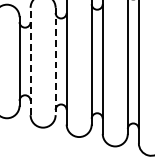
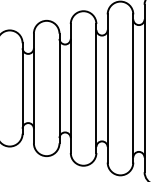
line: (30, 61) -> (33, 88), dashed -> solid
line: (55, 61) -> (59, 88), dashed -> solid

